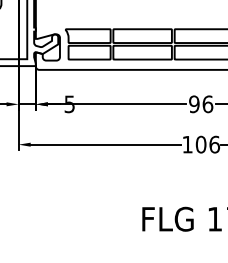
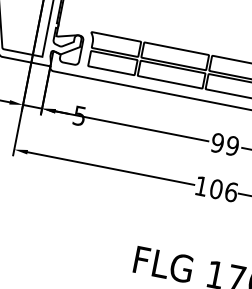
text: (207, 104) -> (232, 146), 96 -> 99

